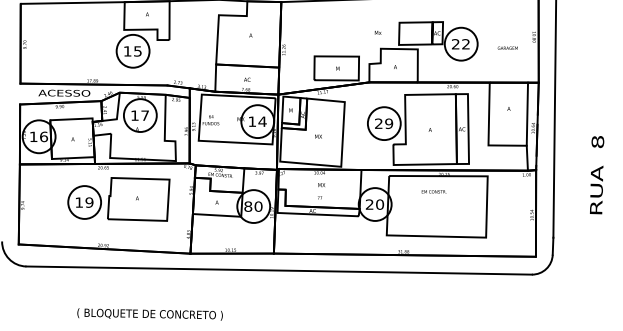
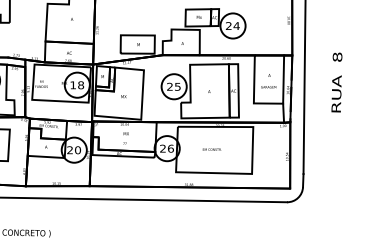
text: (377, 32) -> (198, 17), moved
text: (465, 44) -> (236, 26), 22 -> 24
text: (507, 47) -> (268, 86), moved
text: (262, 121) -> (80, 85), 14 -> 18
text: (389, 123) -> (178, 86), 29 -> 25
text: (597, 175) -> (337, 82), moved
text: (433, 191) -> (211, 149), moved
text: (380, 204) -> (171, 148), 20 -> 26
text: (248, 206) -> (70, 150), 80 -> 20

